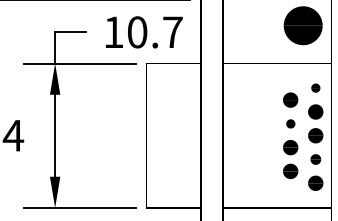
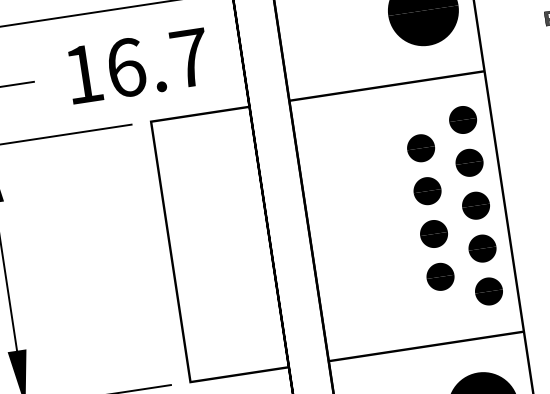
text: (137, 32) -> (126, 68), 10.7 -> 16.7
part: (315, 87) -> (462, 118), size x1.67
part: (290, 123) -> (427, 190), size x1.67
part: (315, 159) -> (482, 248), size x1.43

